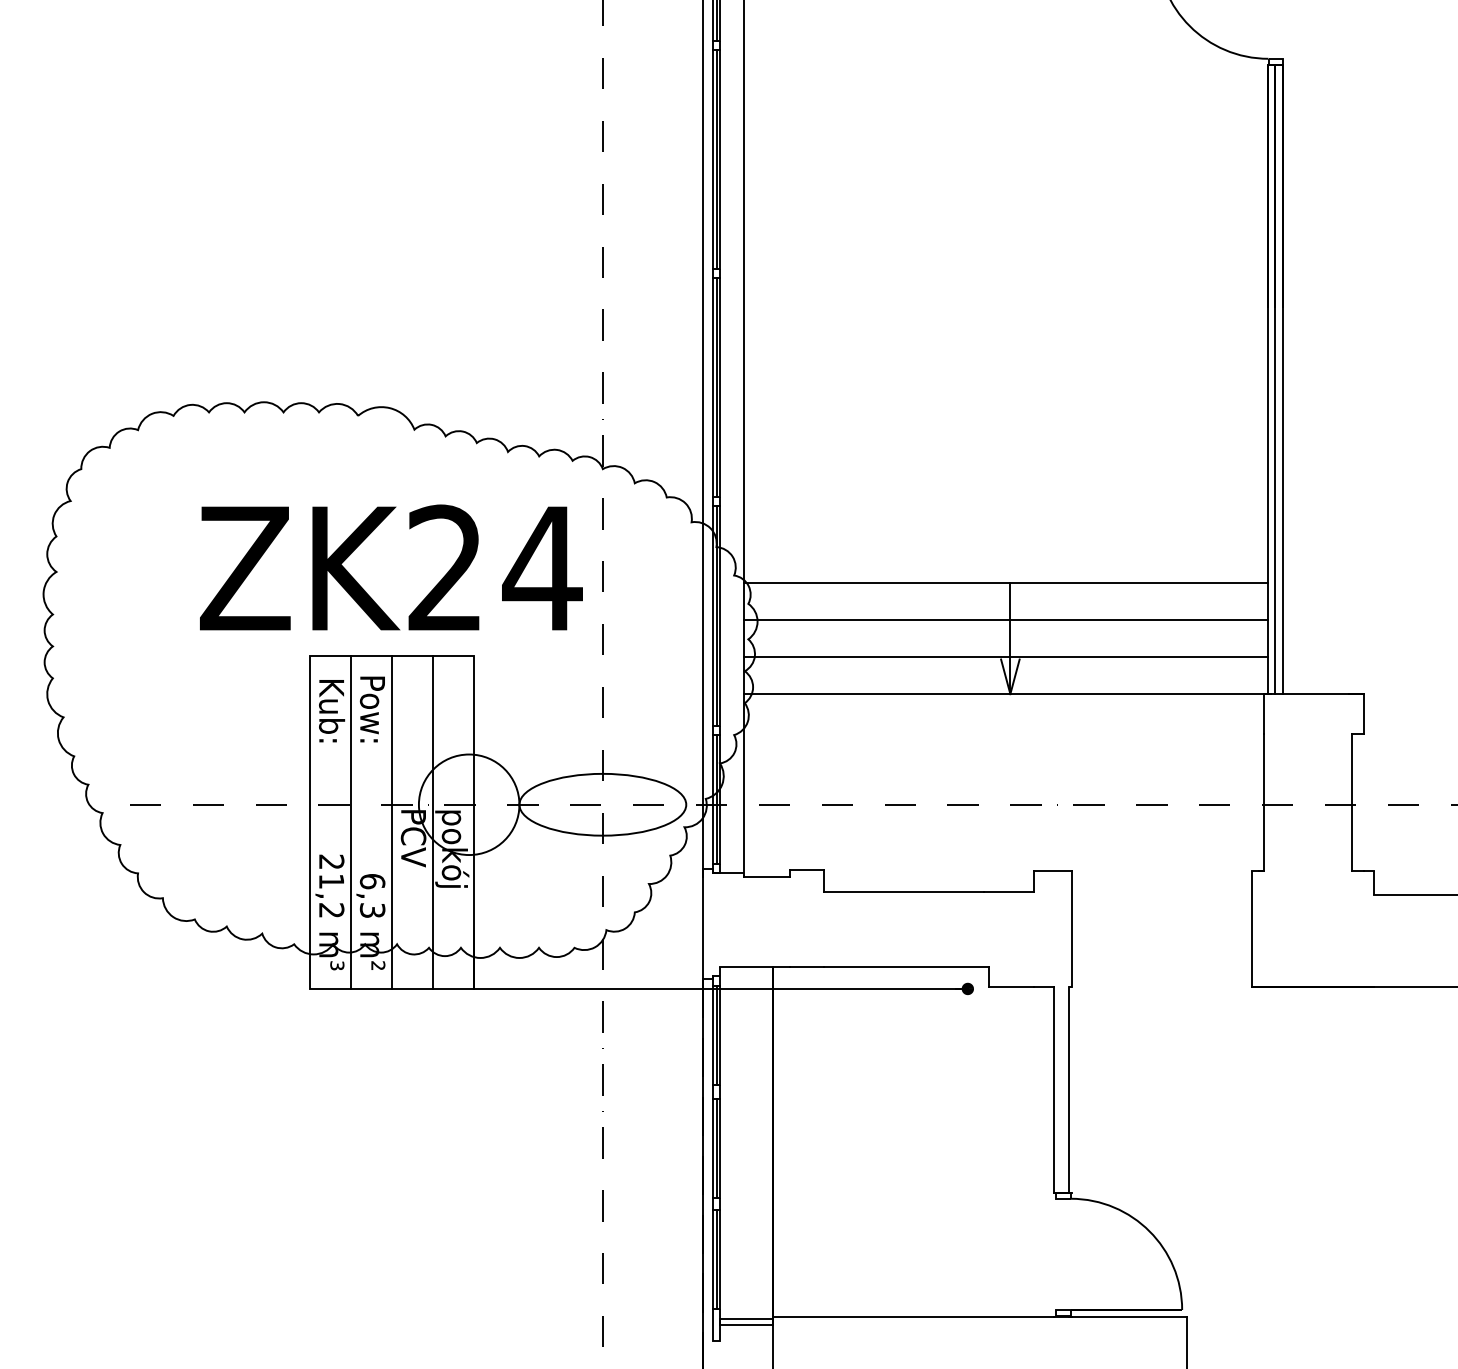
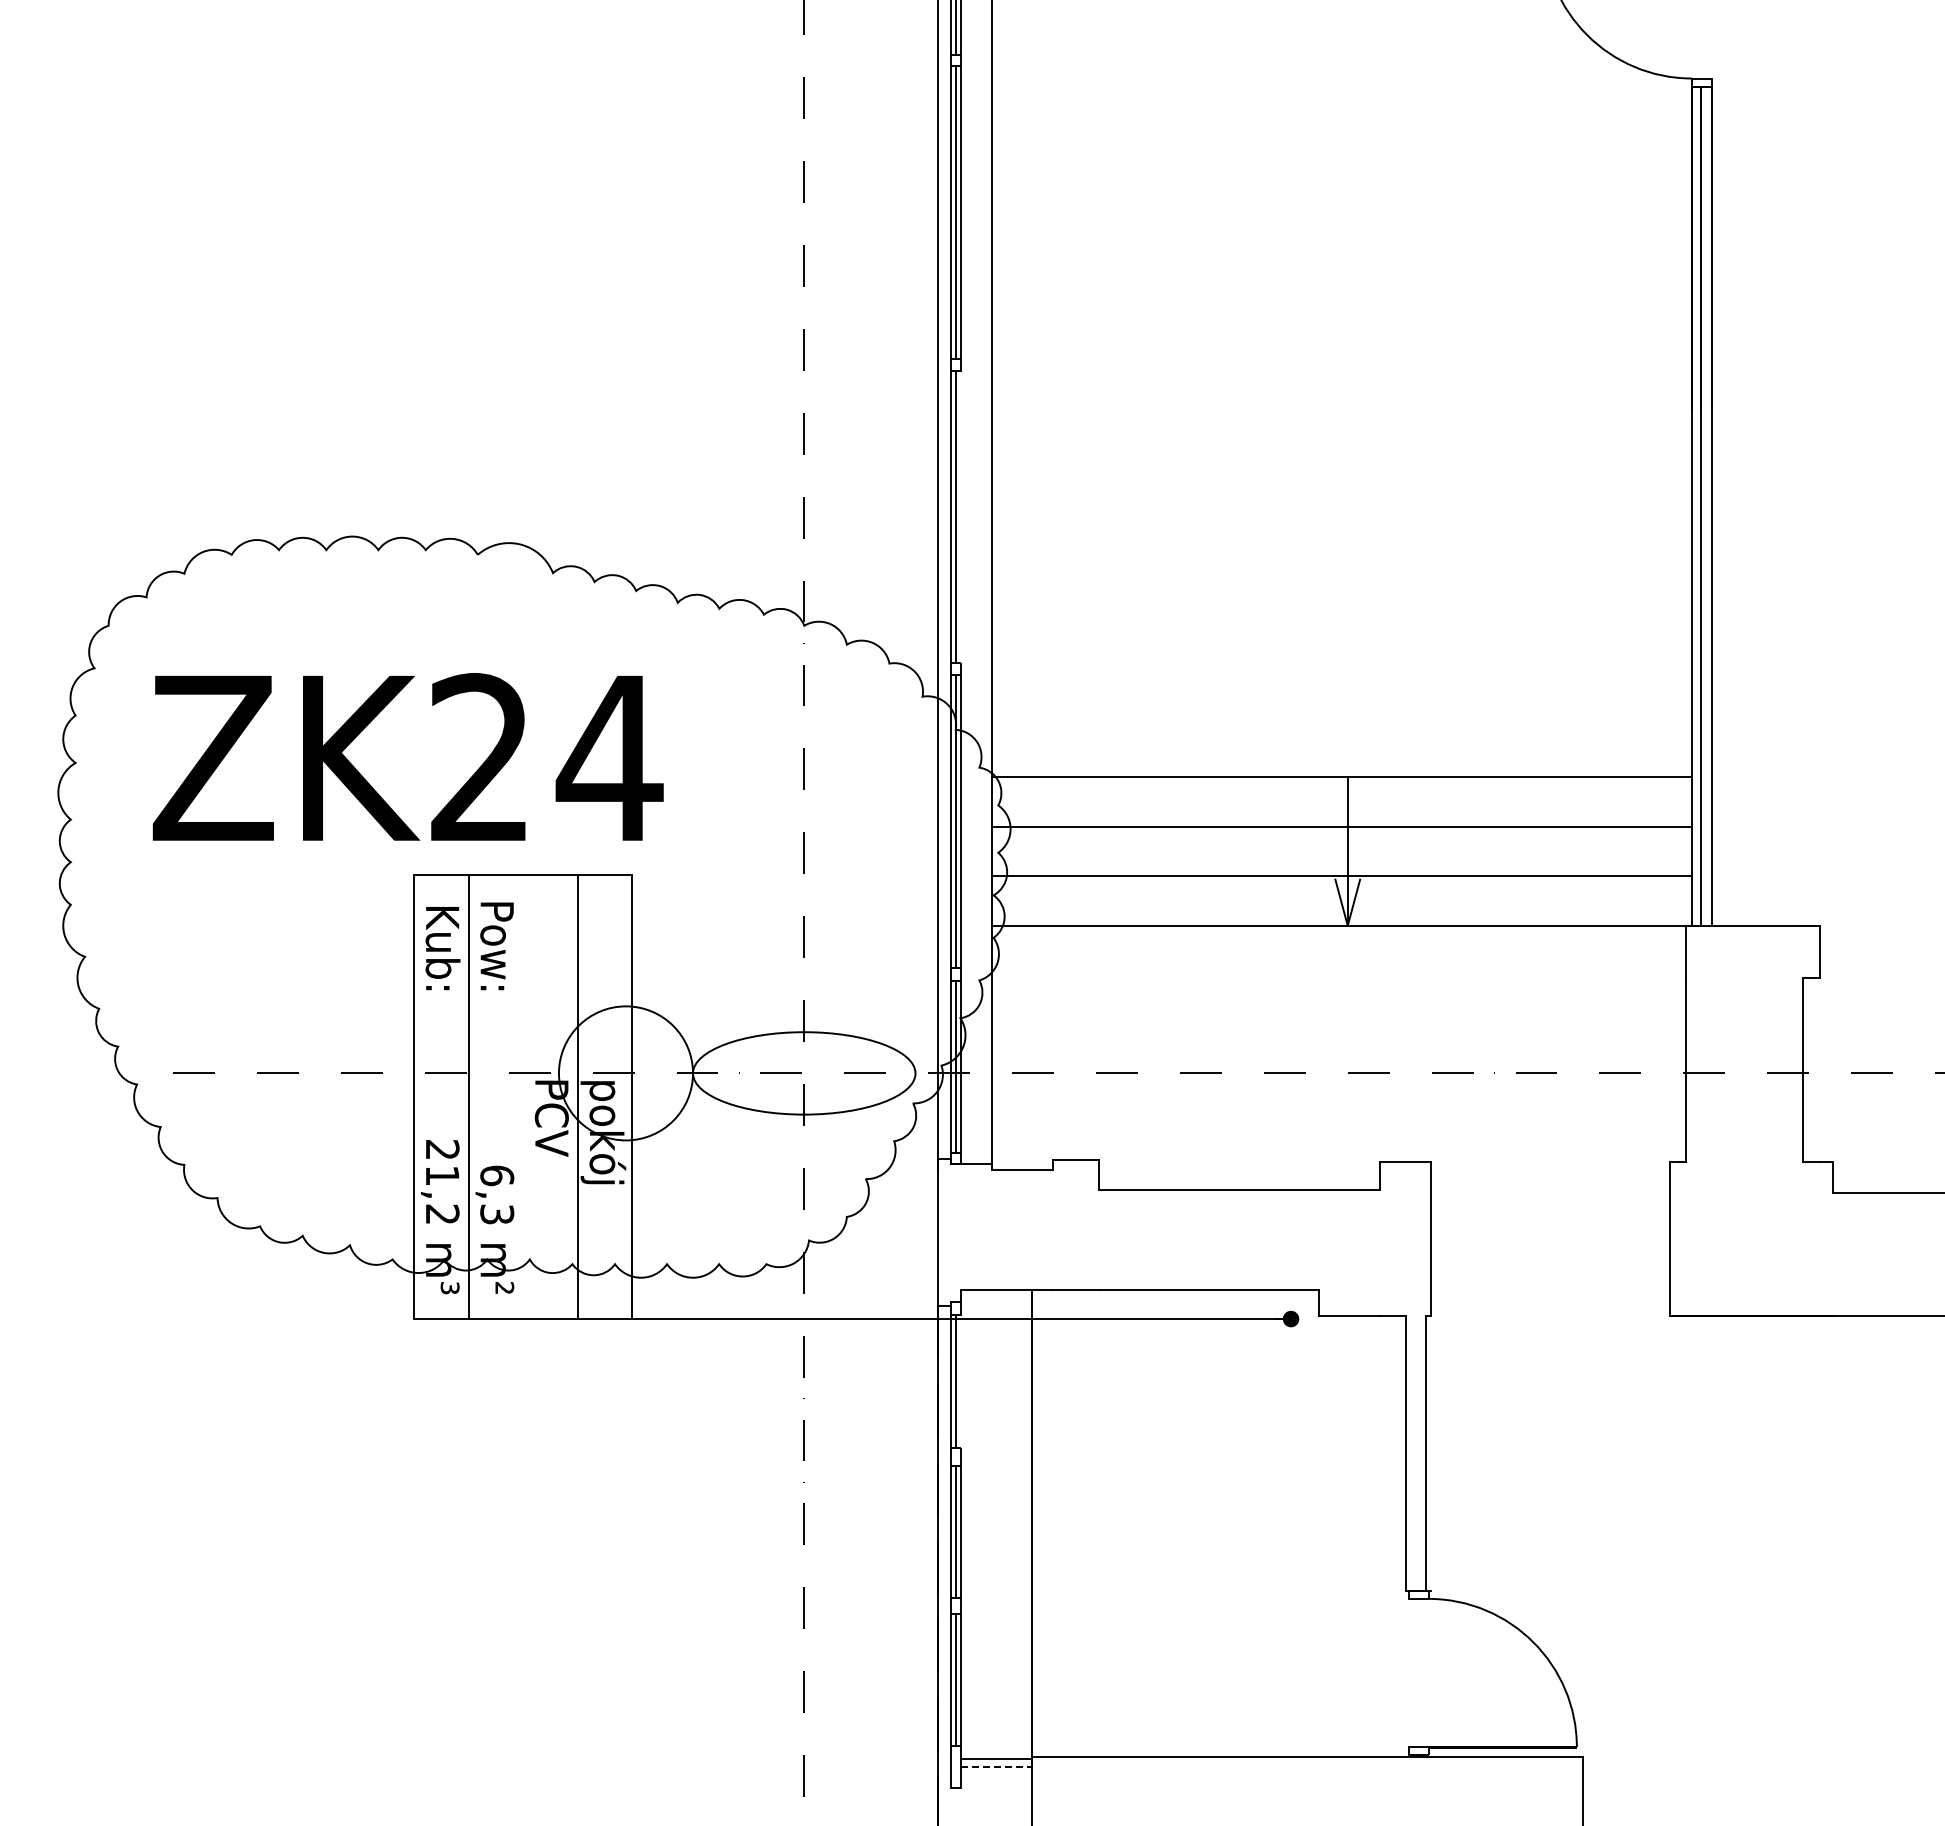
line: (720, 387) -> (960, 516), removed
text: (390, 567) -> (407, 756), moved
line: (392, 822) -> (523, 1096), removed
line: (720, 1035) -> (960, 1381), removed
line: (746, 1325) -> (996, 1767), solid -> dashed

